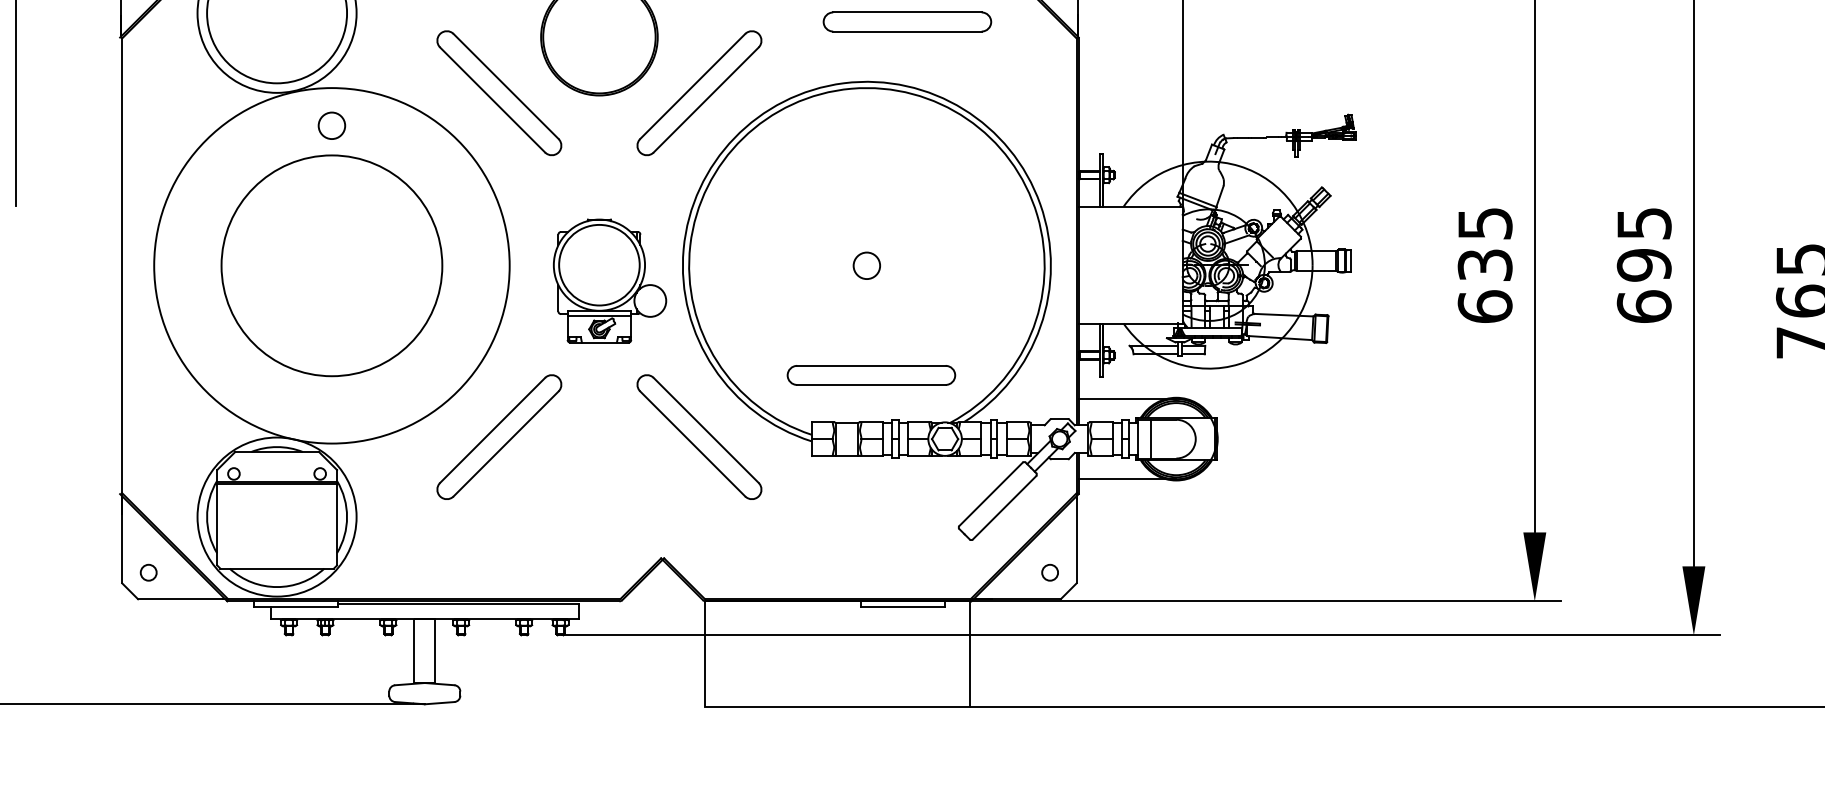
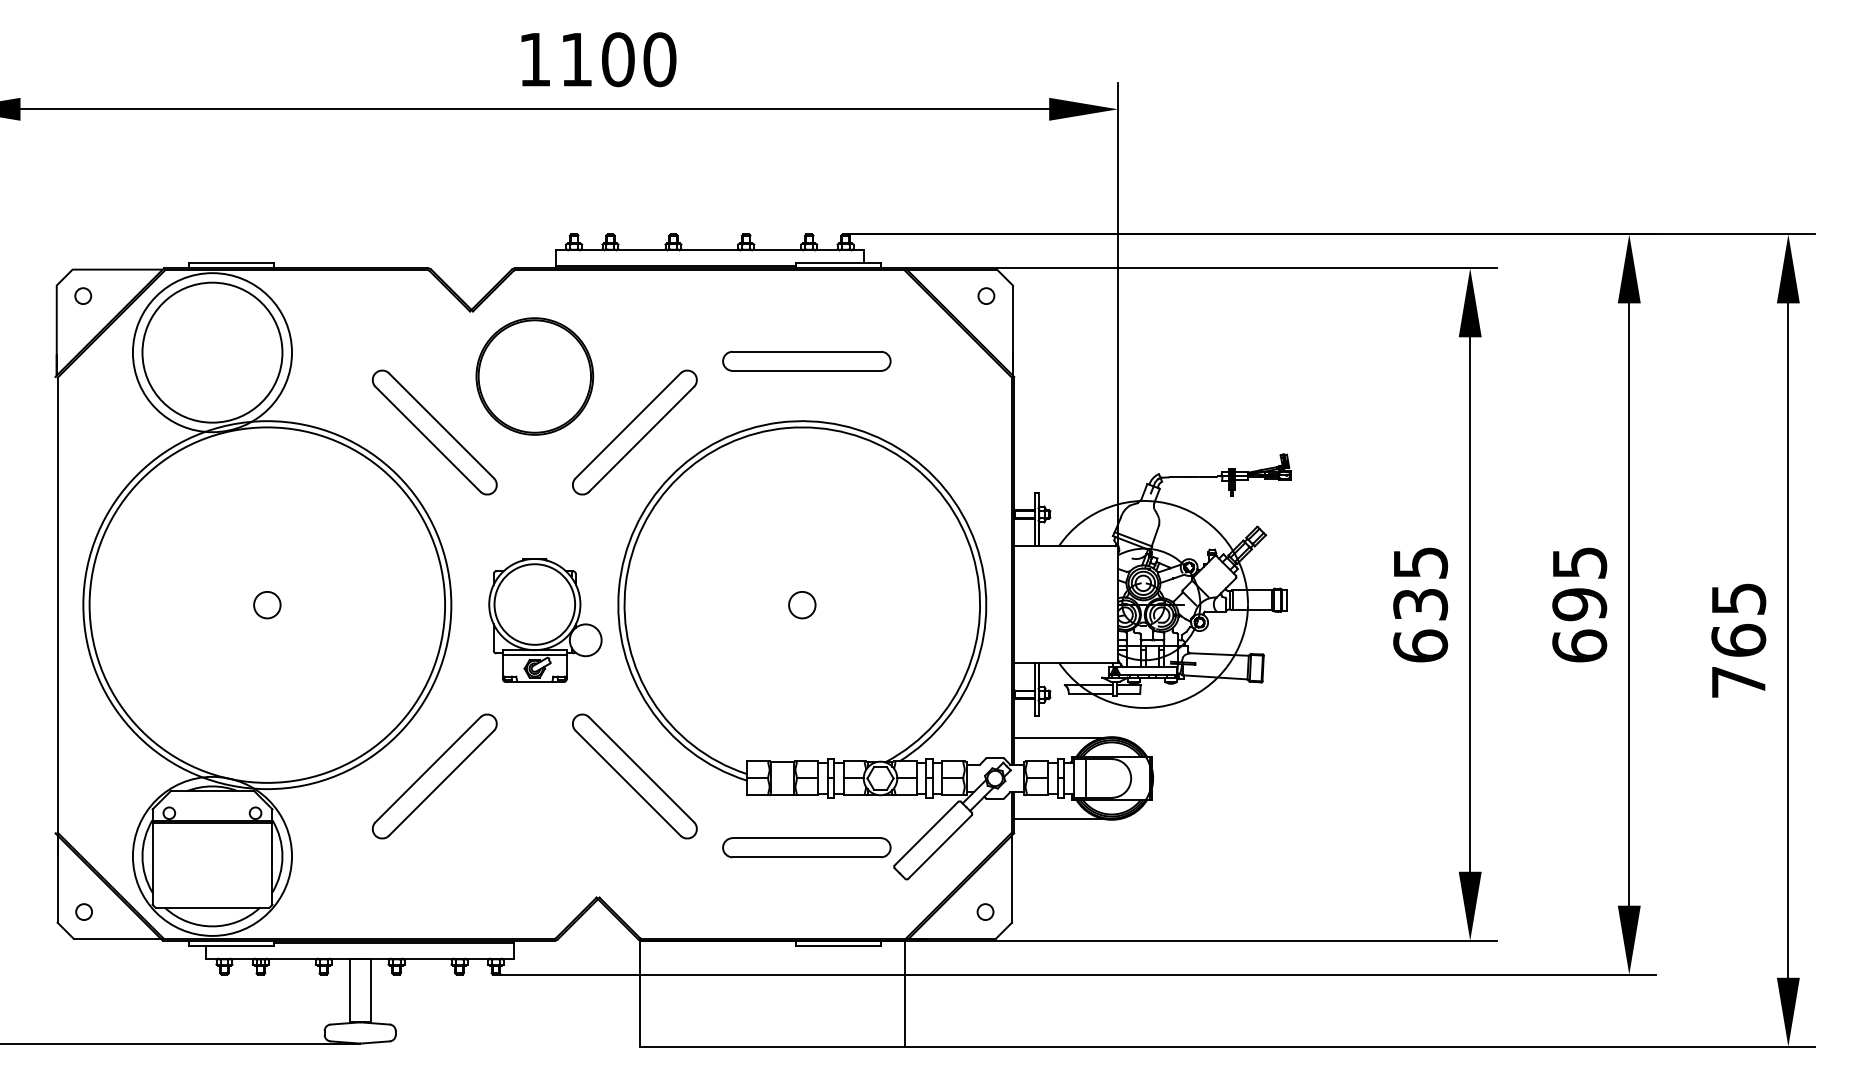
part: (907, 21) -> (806, 360), moved
circle: (332, 126) -> (267, 605), moved
circle: (332, 266) -> (267, 605), size x1.67
part: (871, 375) -> (806, 847), moved

